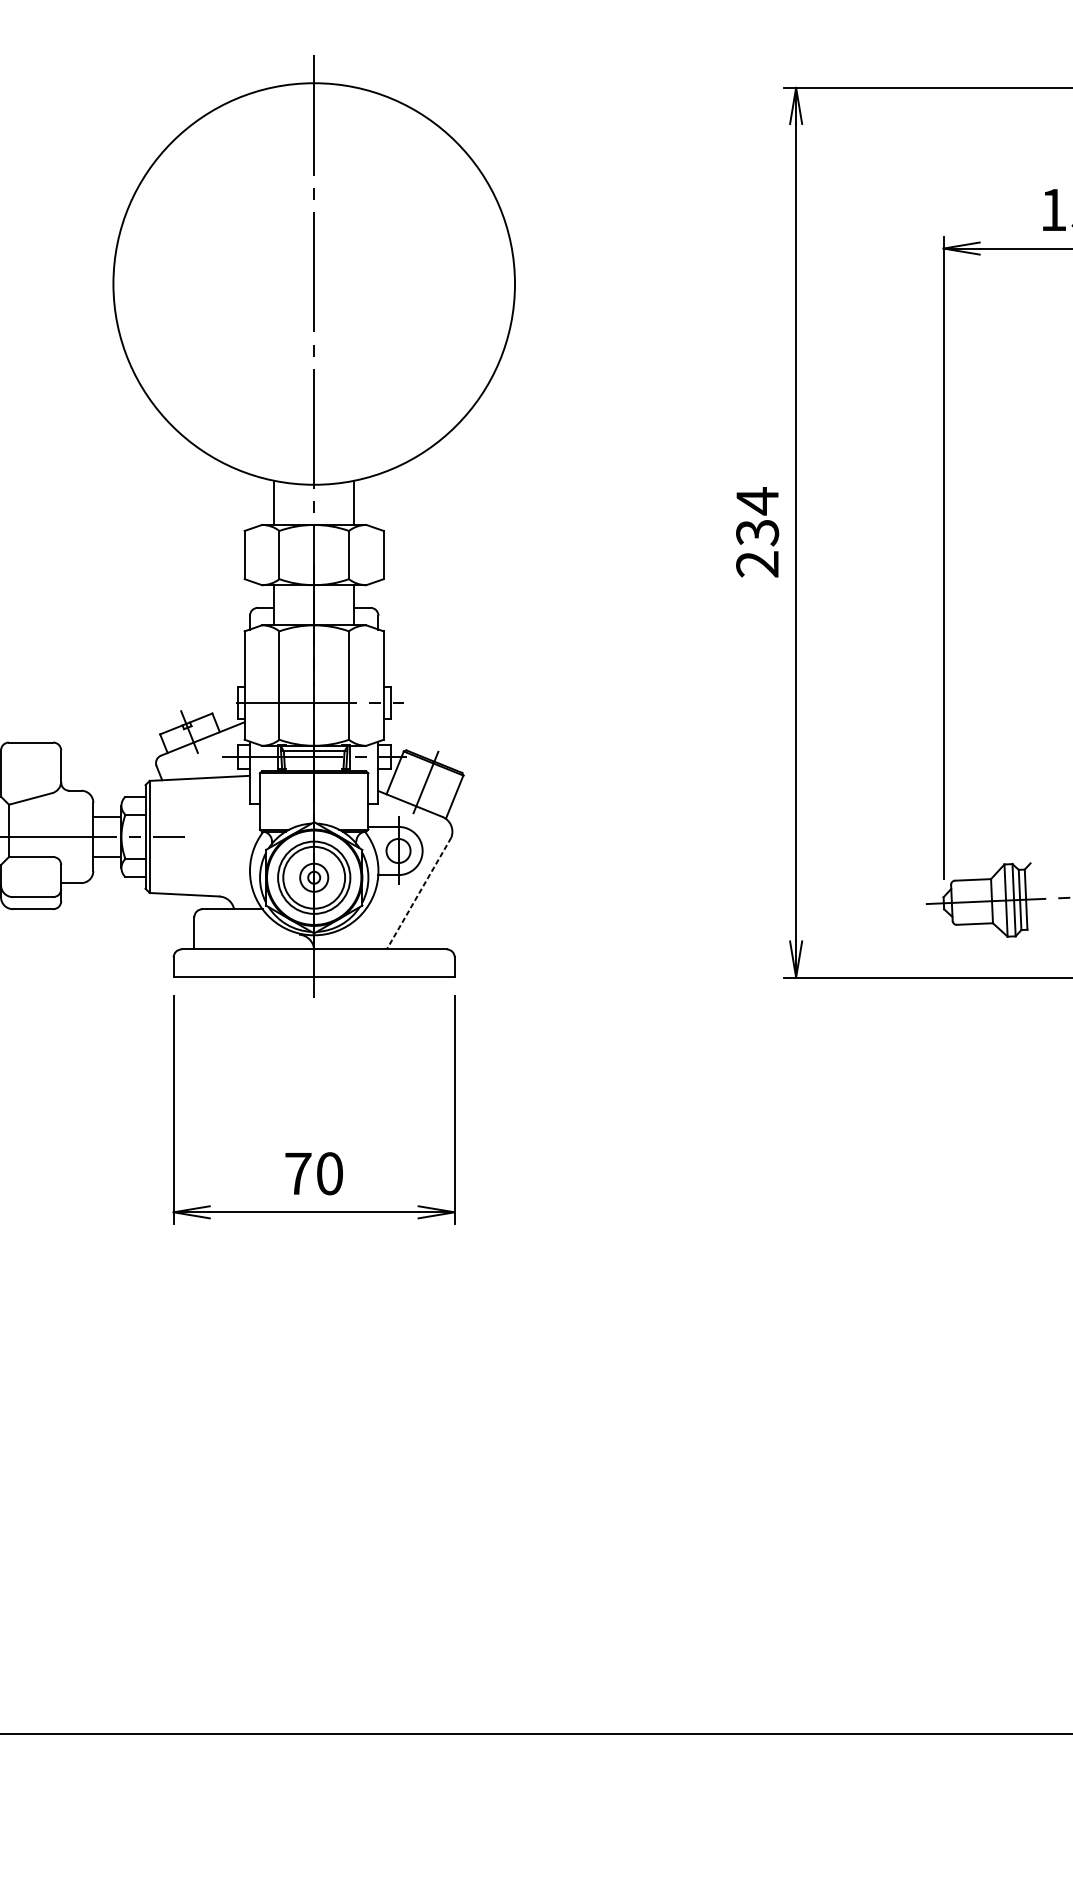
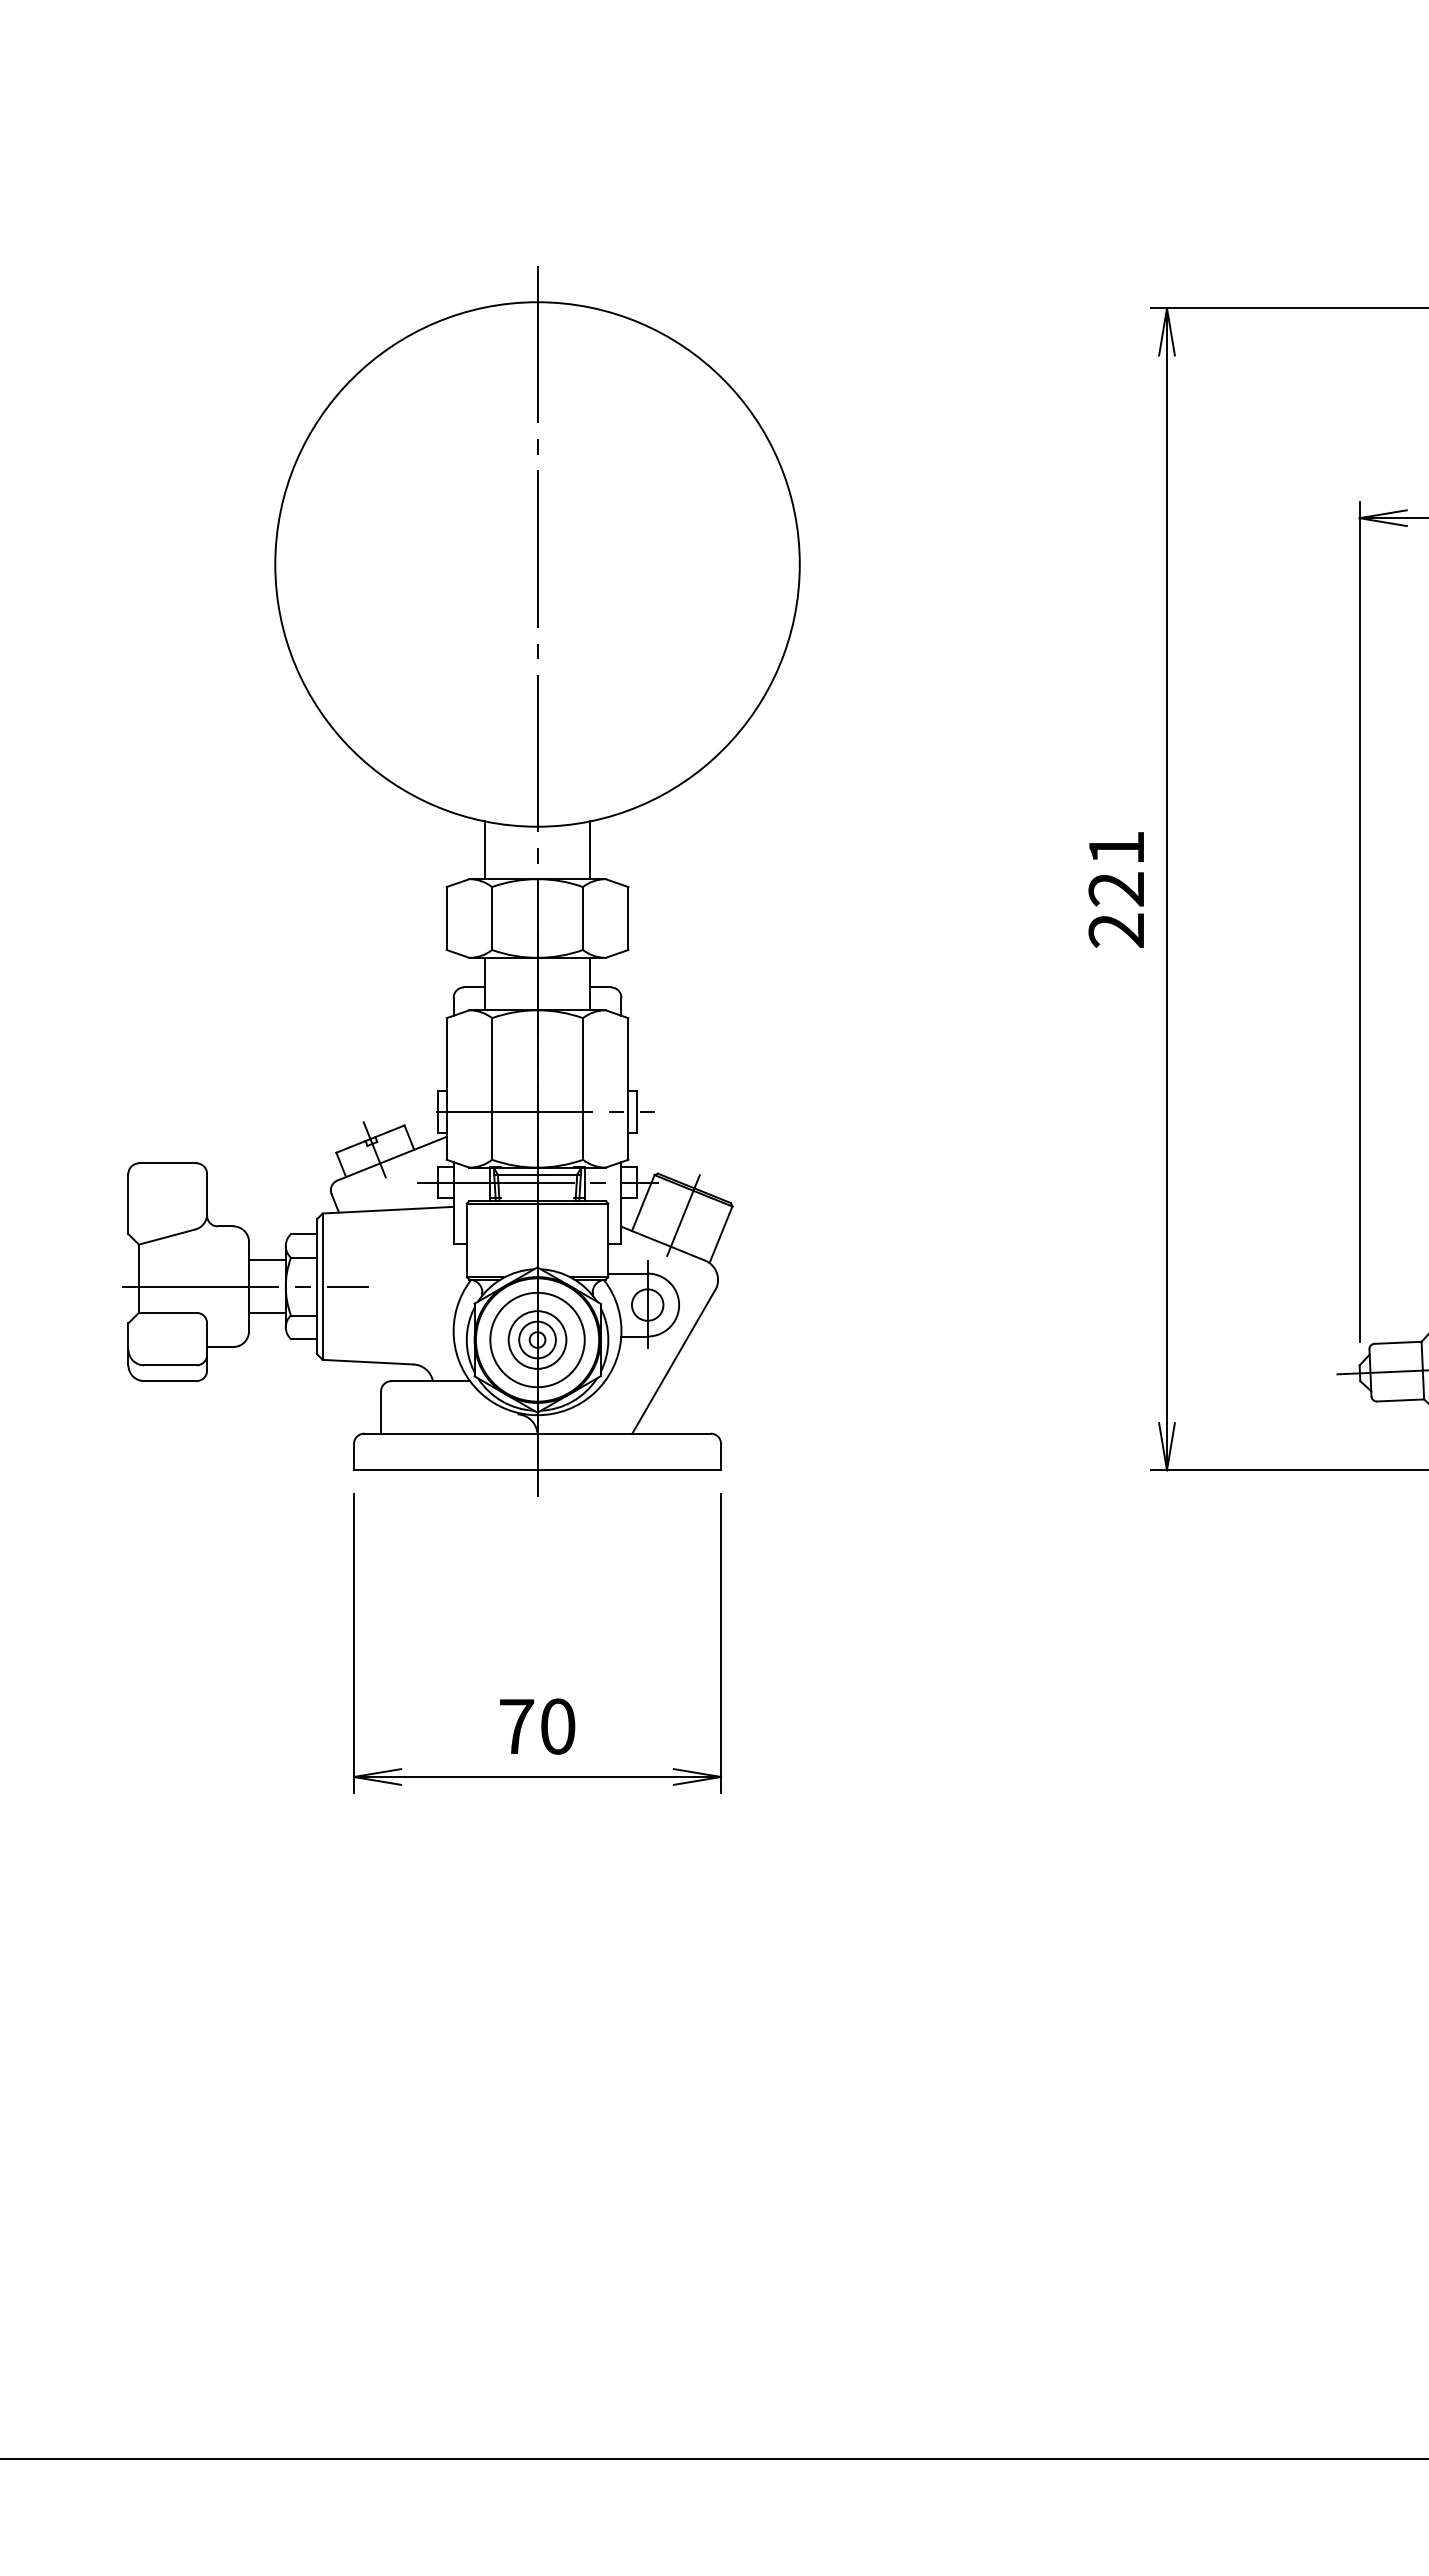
text: (757, 516) -> (1116, 868), 234 -> 221
circle: (314, 877) -> (537, 1339), size x0.71
line: (419, 894) -> (674, 1361), dashed -> solid

